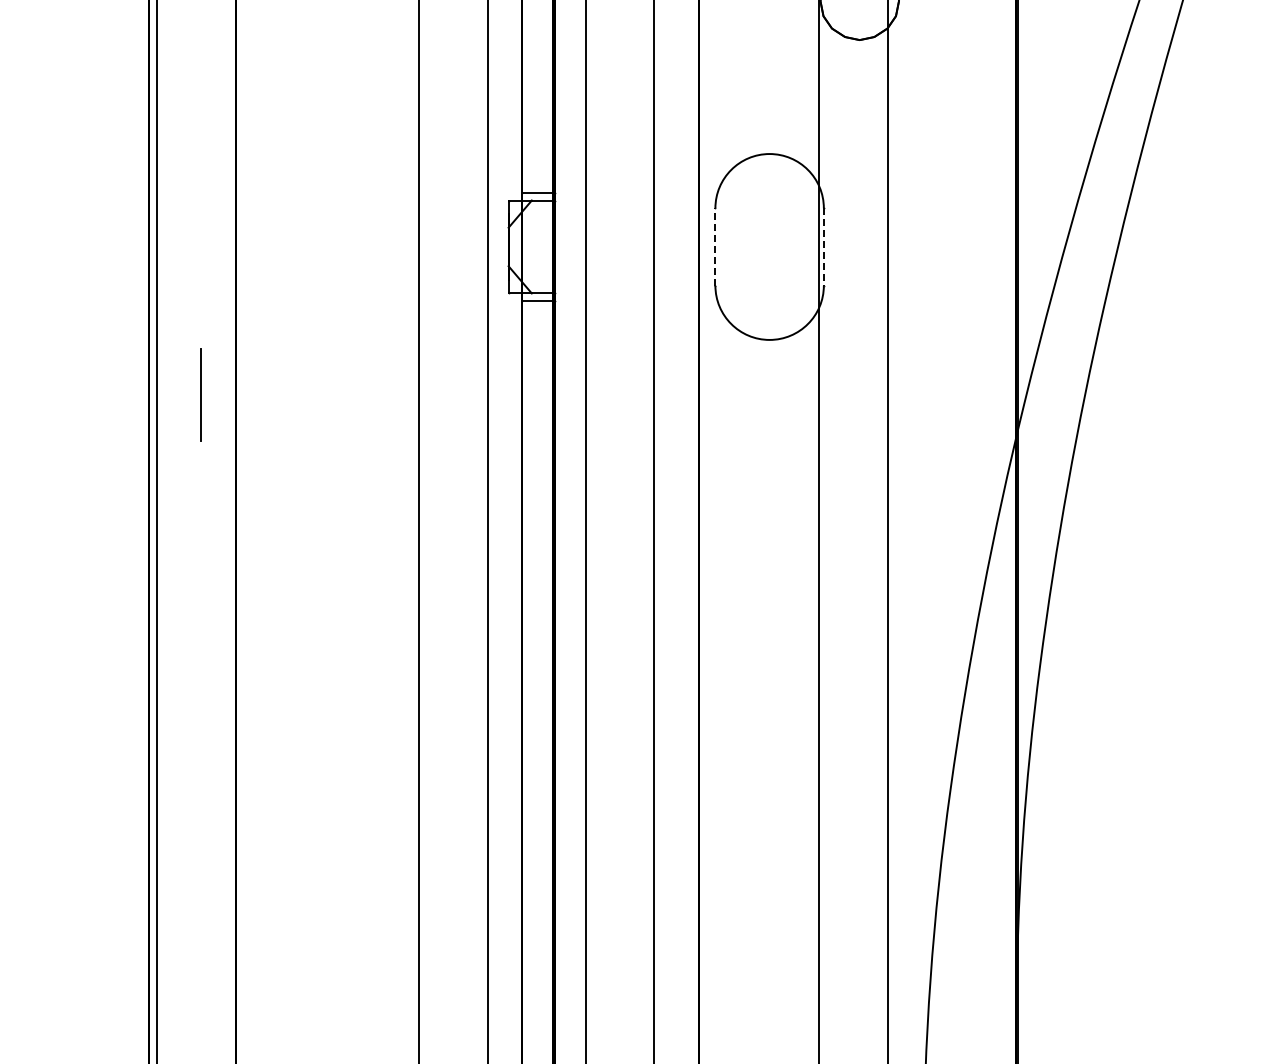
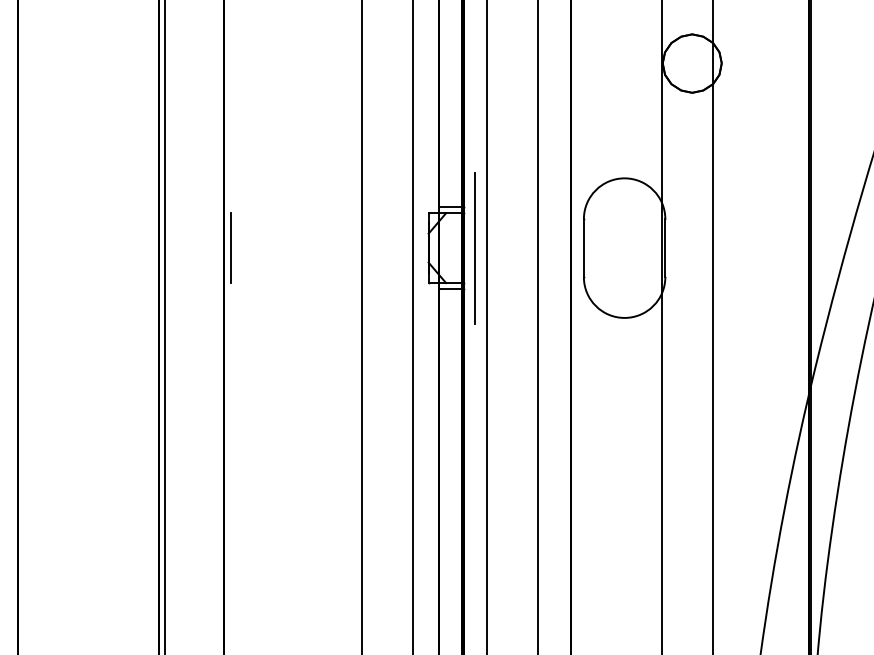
line: (570, 246) -> (475, 247), added
line: (715, 246) -> (583, 247), dashed -> solid
line: (823, 246) -> (665, 247), dashed -> solid
line: (200, 394) -> (230, 247), moved

